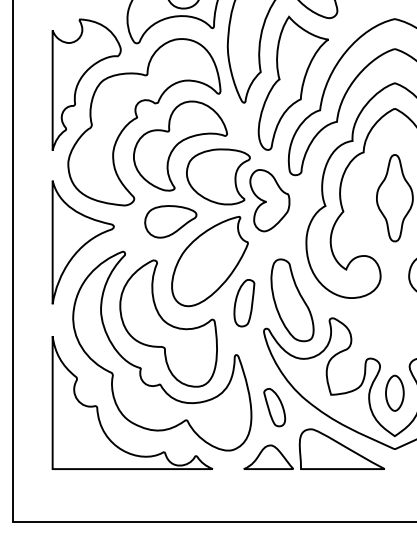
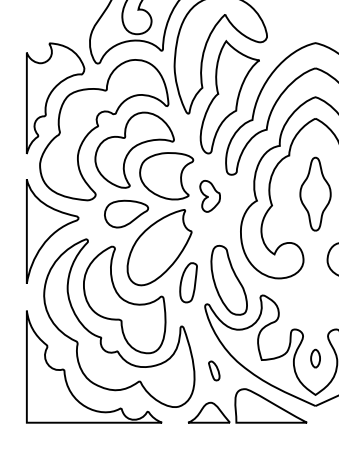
part: (269, 200) -> (209, 196), size x0.6
part: (394, 392) -> (315, 358), size x0.6
part: (274, 407) -> (213, 370), size x0.6

